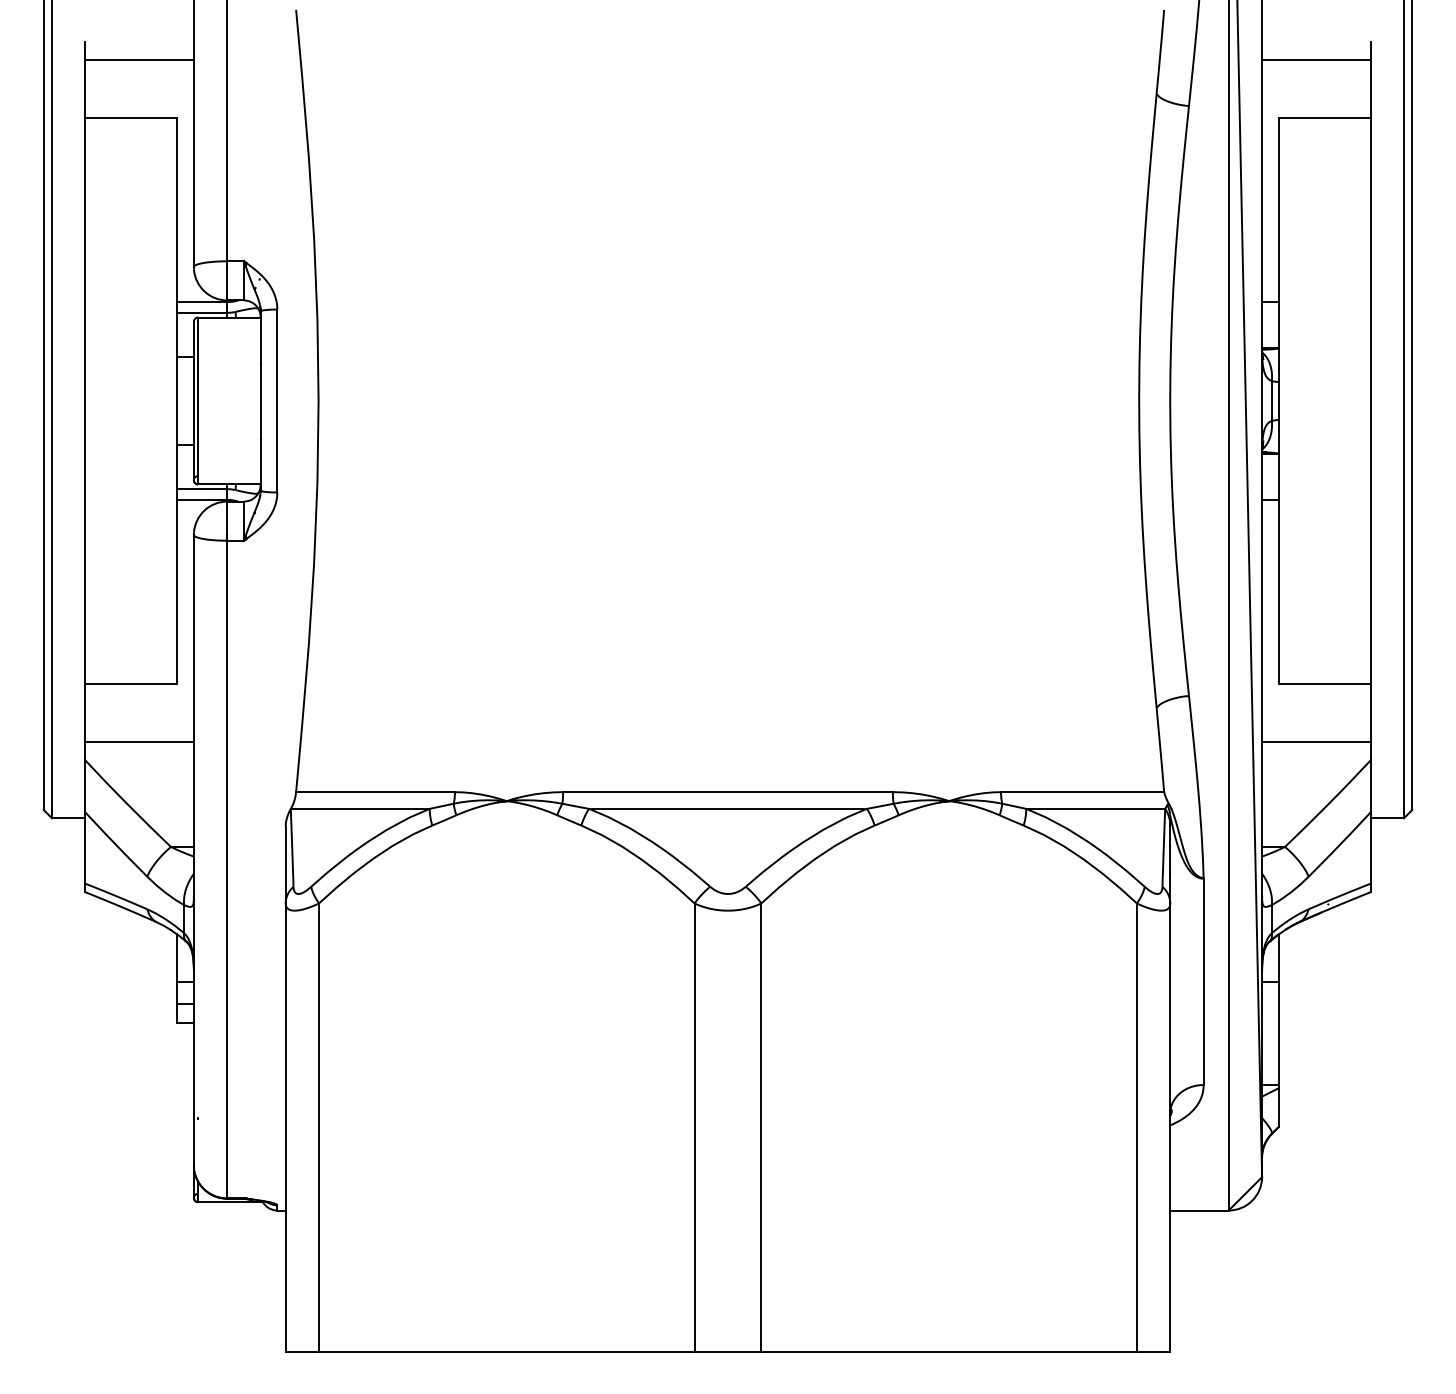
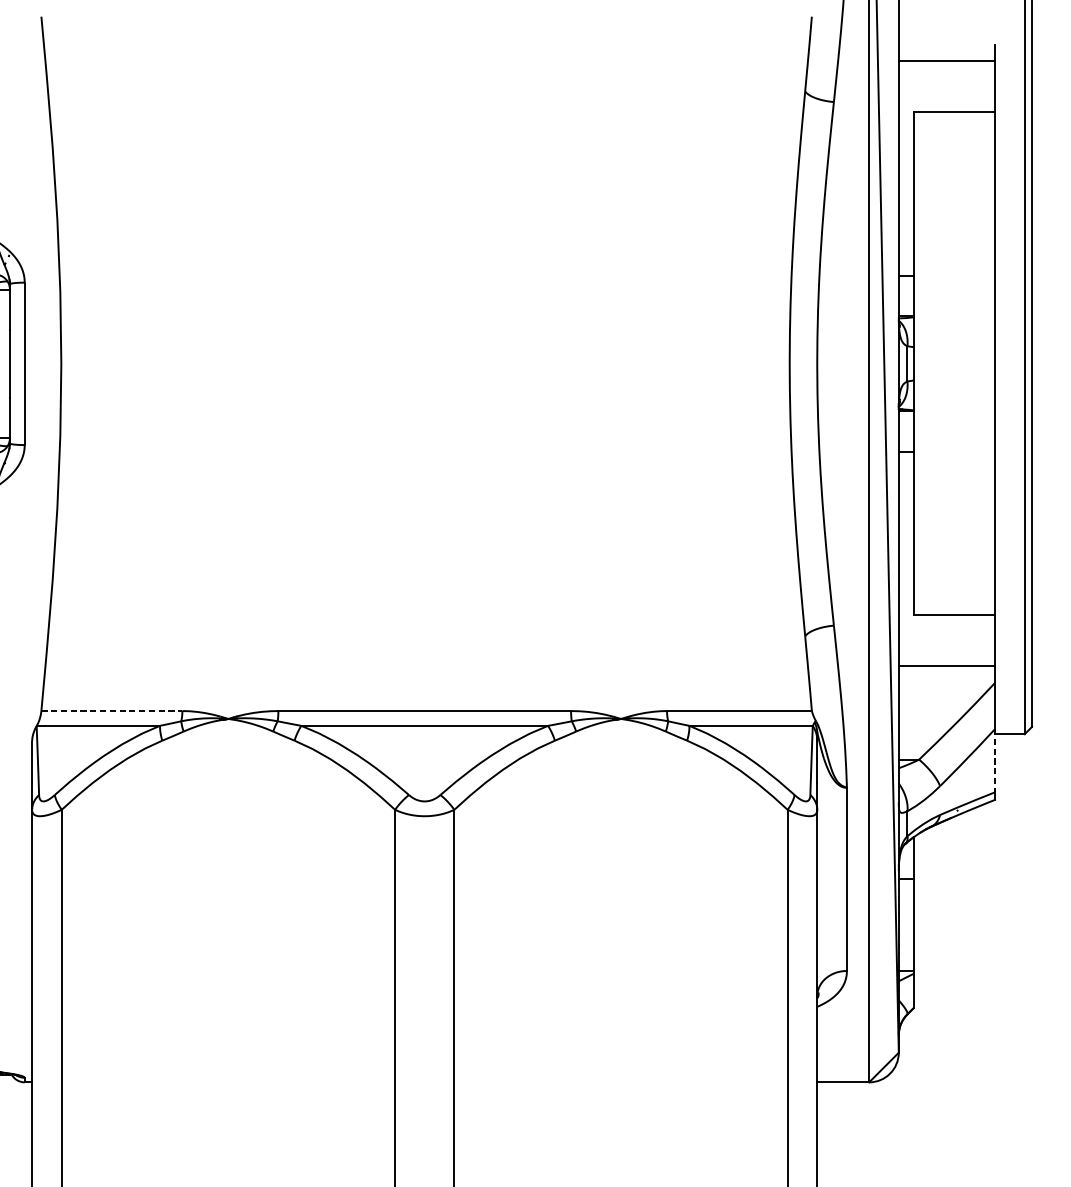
line: (376, 792) -> (112, 711), solid -> dashed
line: (1370, 848) -> (995, 761), solid -> dashed

